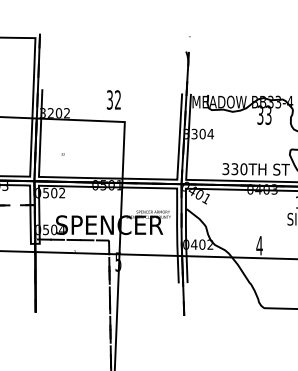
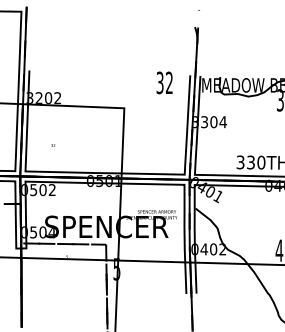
text: (113, 99) -> (164, 82), moved

